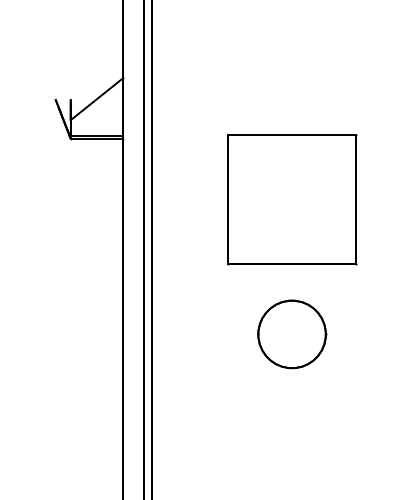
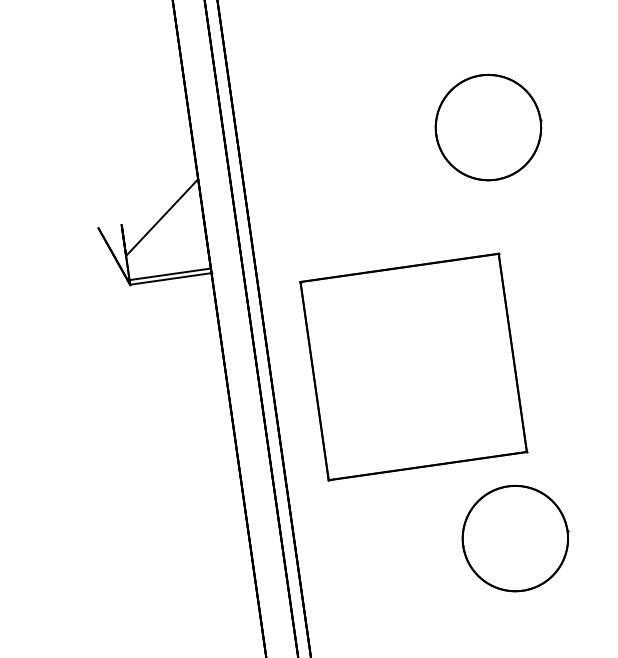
part: (312, 71) -> (489, 127), added
part: (292, 199) -> (414, 366), moved

